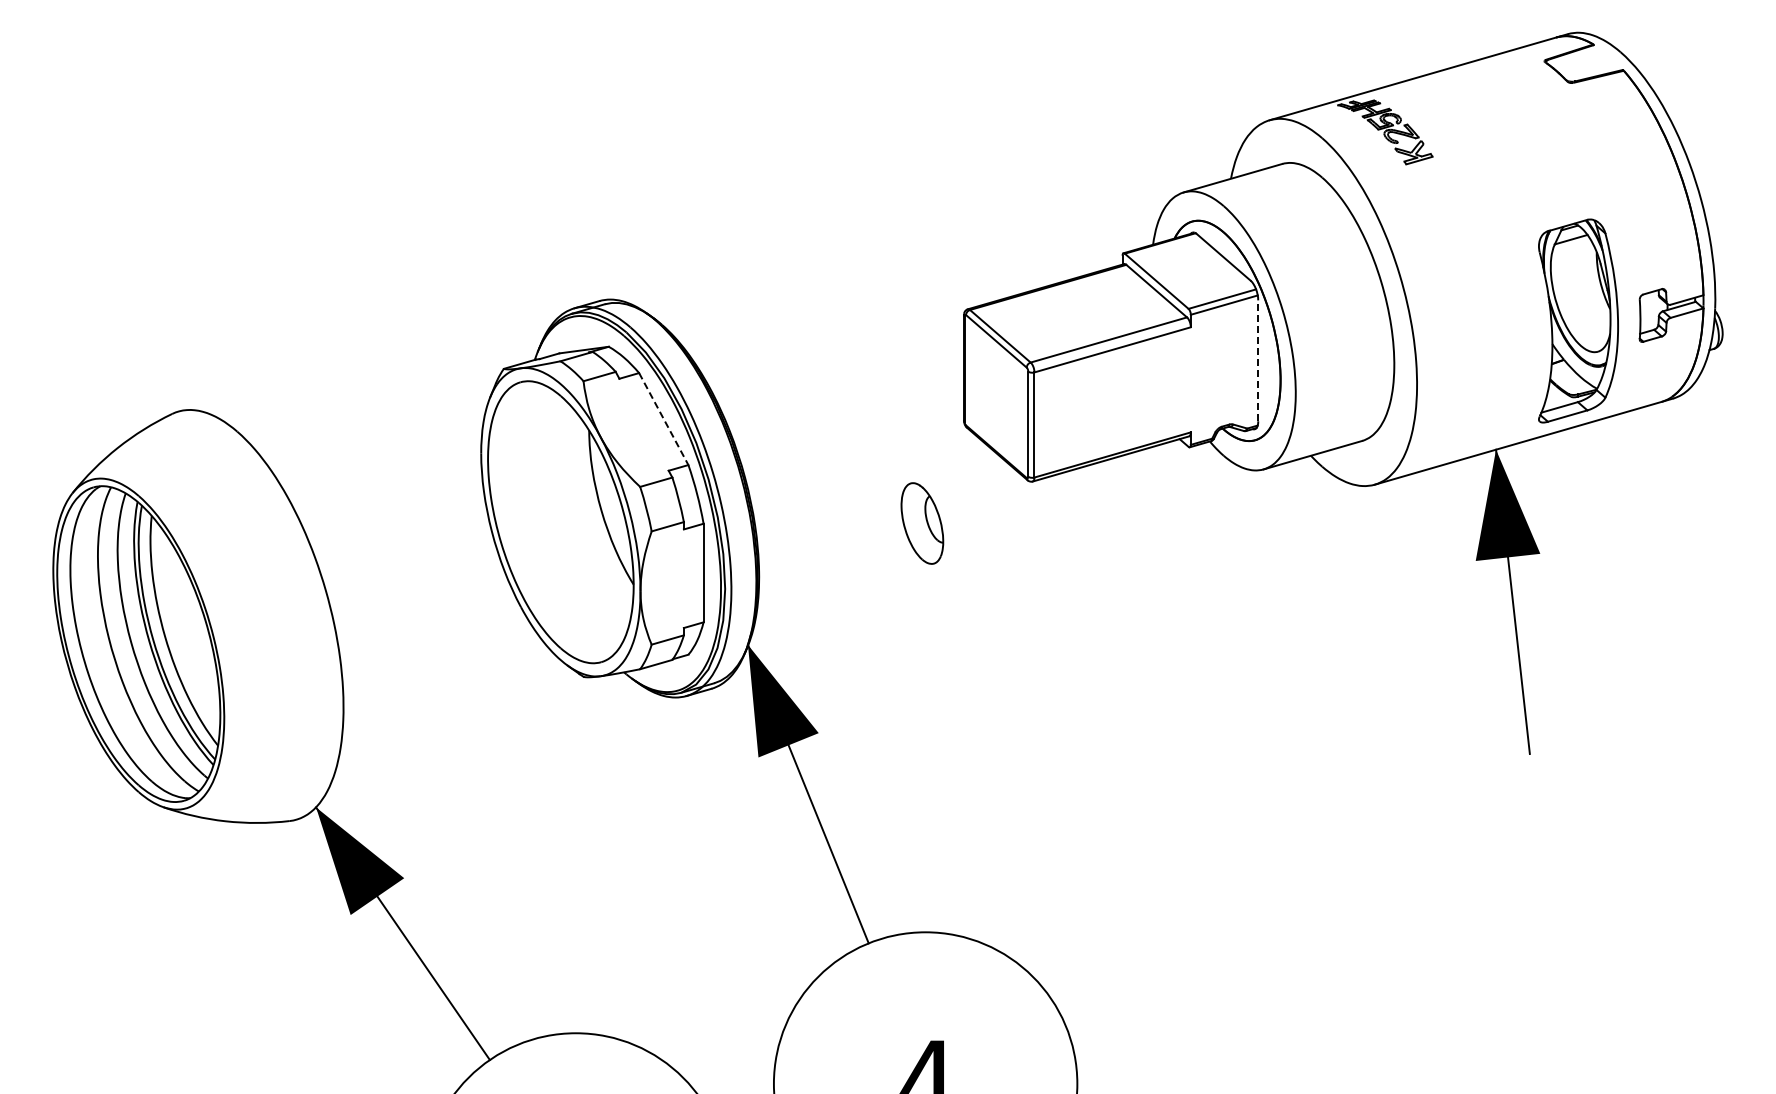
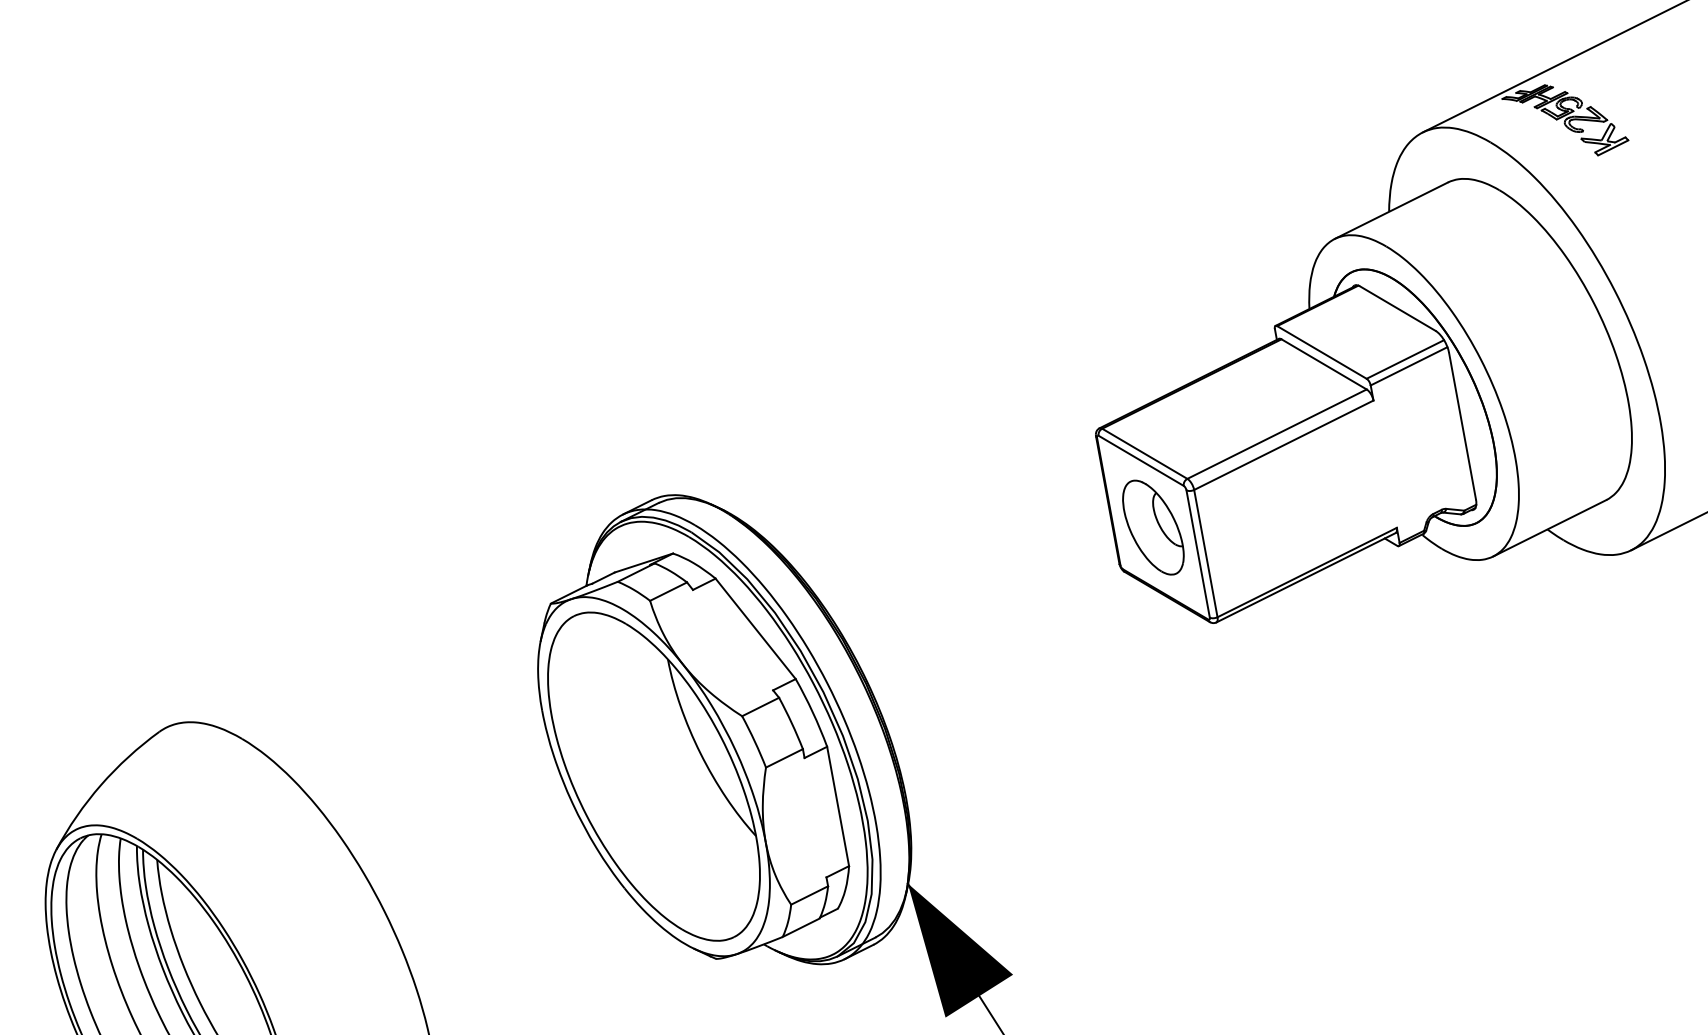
line: (1258, 360) -> (1462, 425), dashed -> solid
line: (664, 419) -> (756, 629), dashed -> solid
part: (922, 523) -> (1153, 527), moved

